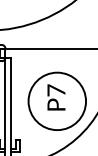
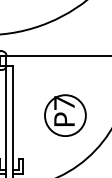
circle: (57, 101) -> (65, 115), size x0.62

